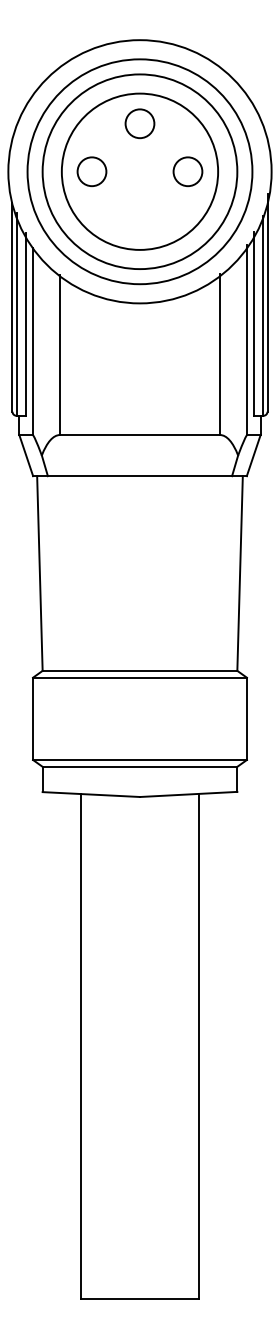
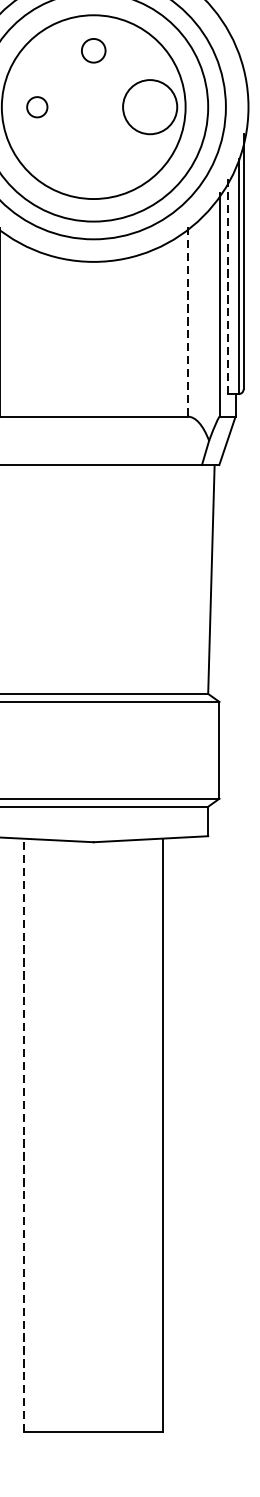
circle: (139, 123) -> (93, 50), size x0.7
circle: (91, 171) -> (36, 106), size x0.6
circle: (187, 171) -> (149, 106), size x1.6
line: (254, 324) -> (228, 286), solid -> dashed
line: (220, 354) -> (188, 321), solid -> dashed
line: (81, 1045) -> (24, 1134), solid -> dashed

